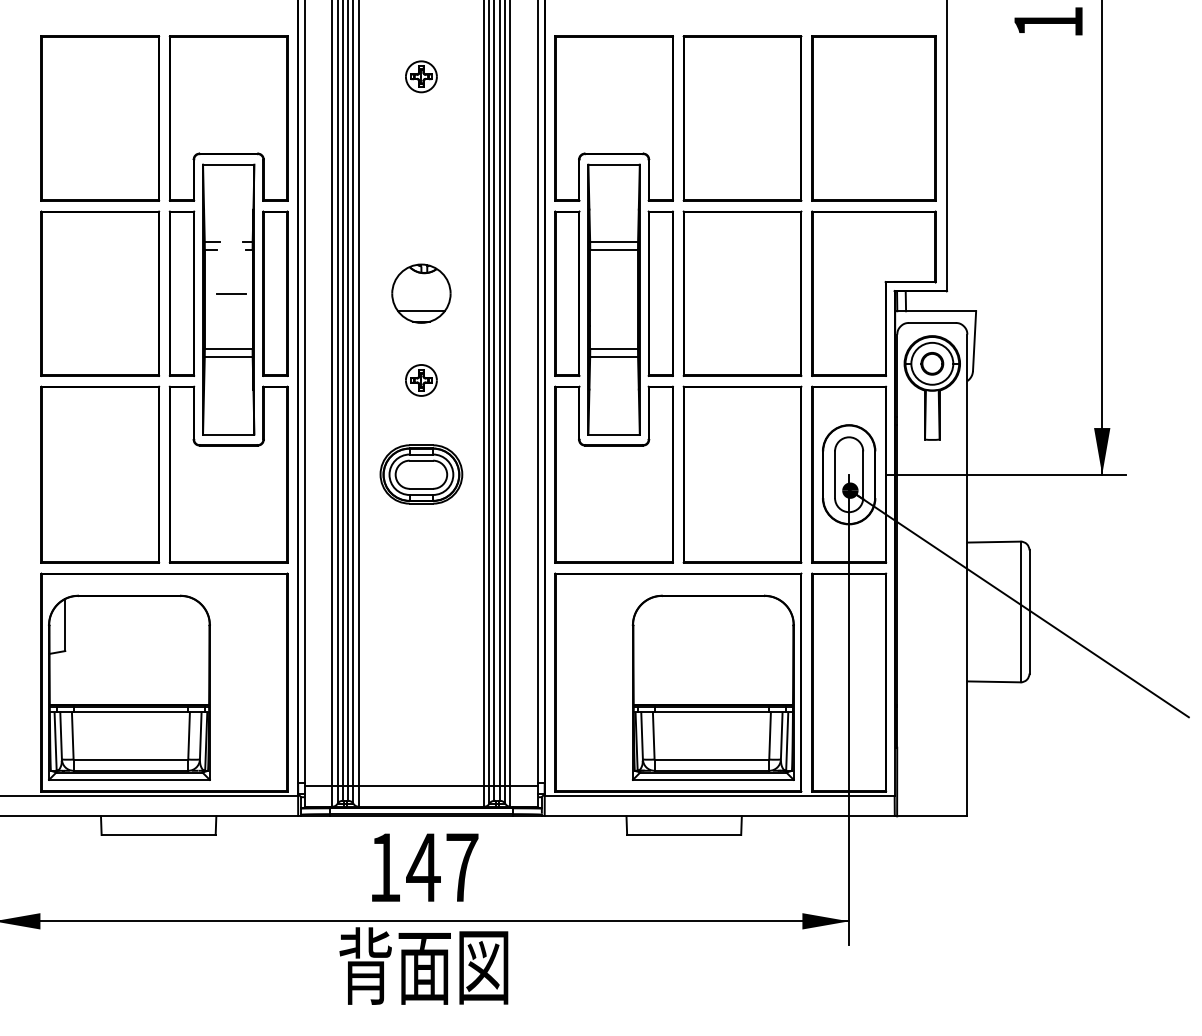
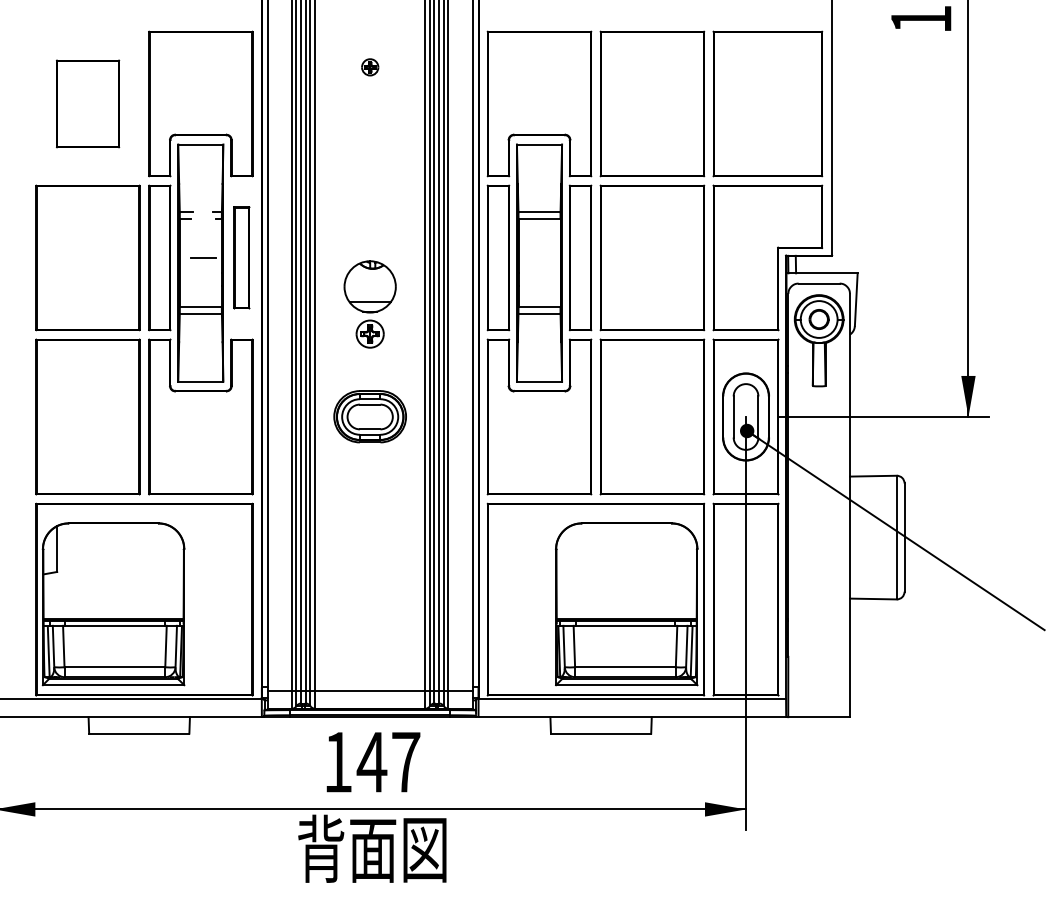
part: (421, 76) -> (370, 67), size x0.6
part: (100, 118) -> (88, 103), size x0.6
part: (275, 293) -> (241, 257), size x0.7
part: (421, 293) -> (370, 286), moved

